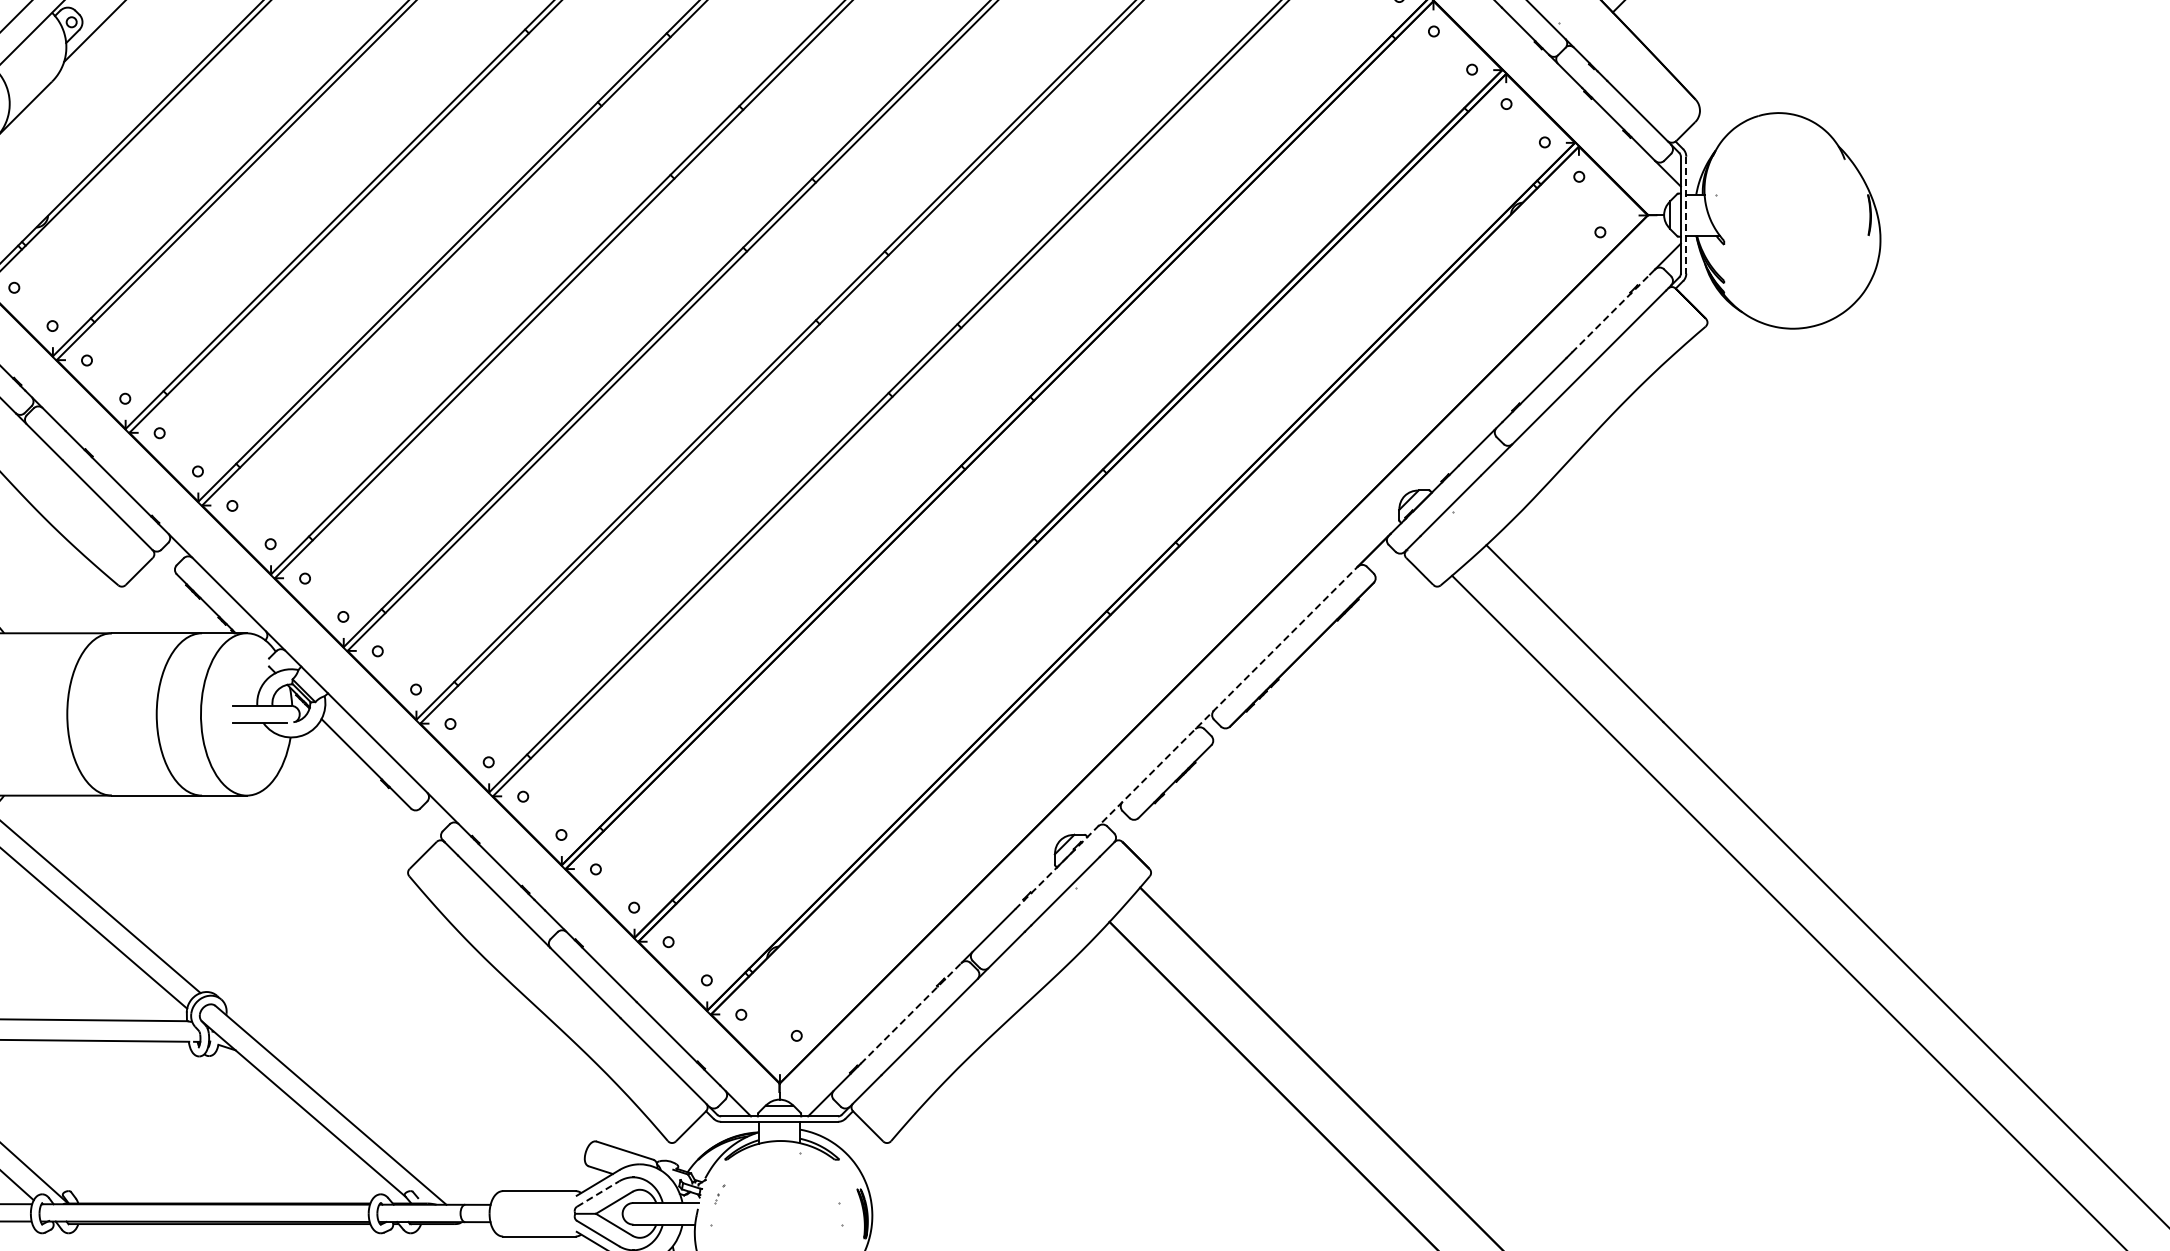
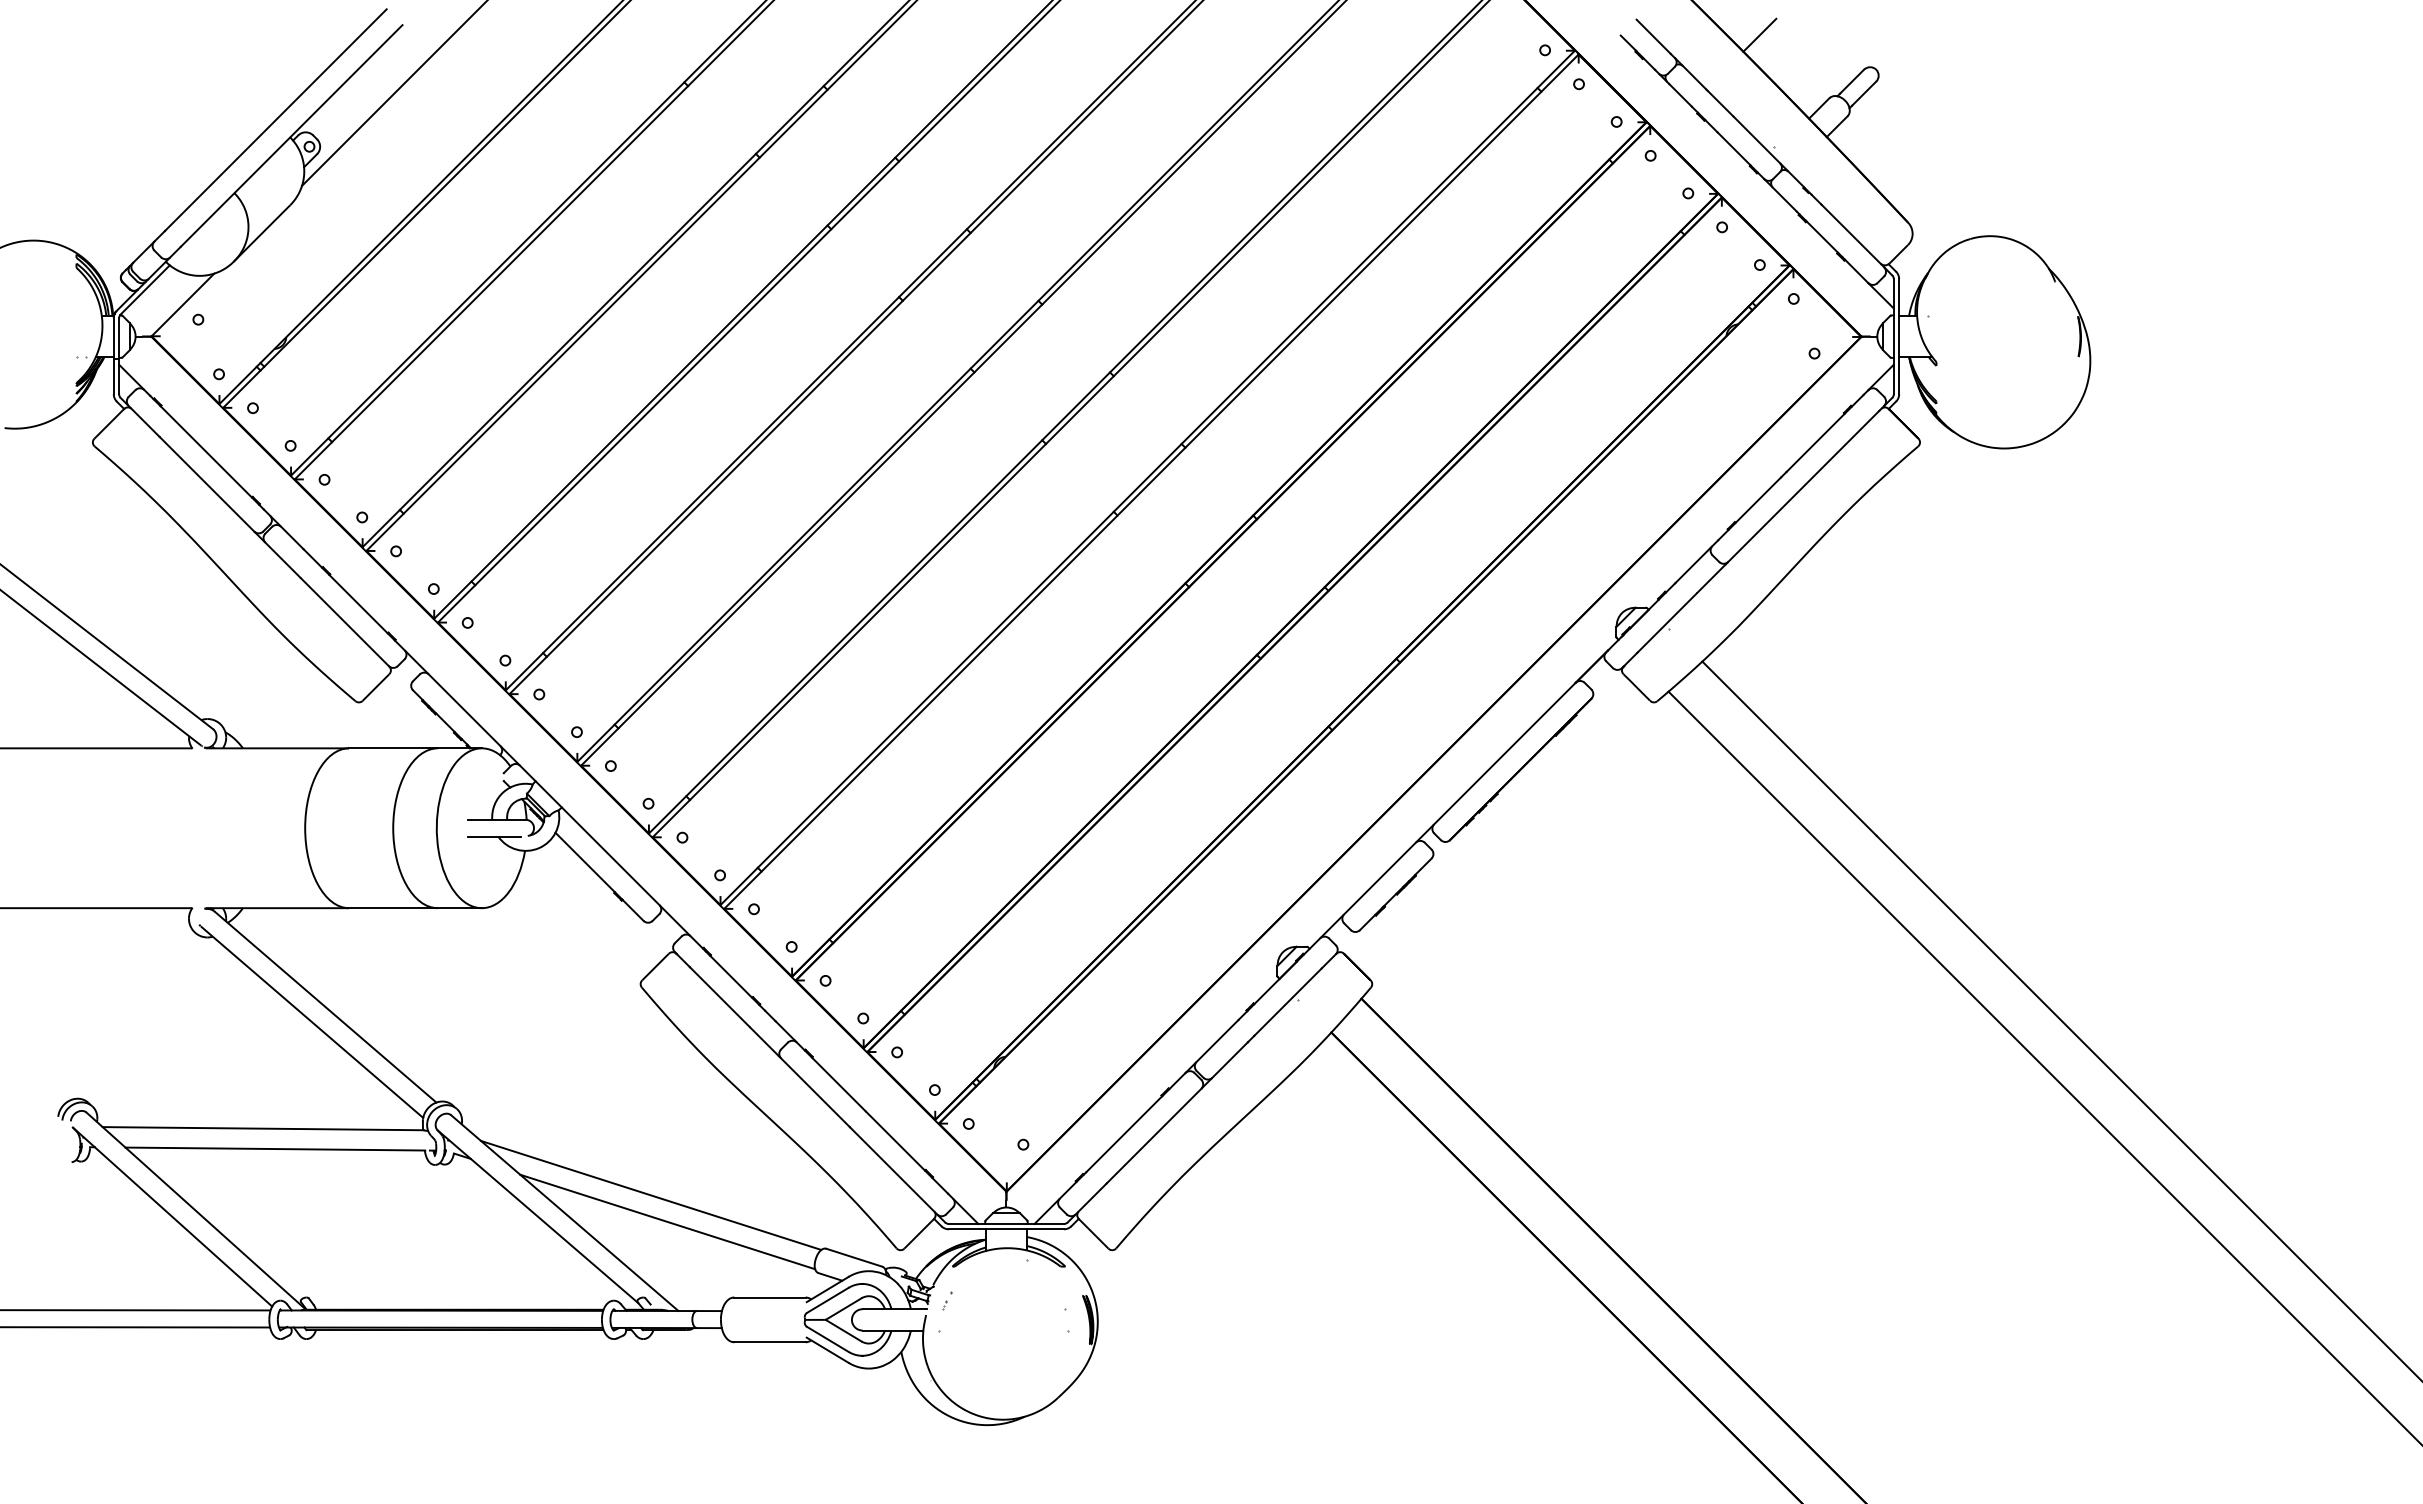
line: (1686, 214) -> (1899, 336), dashed -> solid
line: (1611, 313) -> (1825, 433), dashed -> solid
line: (1186, 738) -> (1407, 851), dashed -> solid
line: (911, 1013) -> (1136, 1122), dashed -> solid
line: (418, 1086) -> (650, 1194), added
line: (435, 1113) -> (667, 1221), added
line: (598, 1194) -> (828, 1300), dashed -> solid

